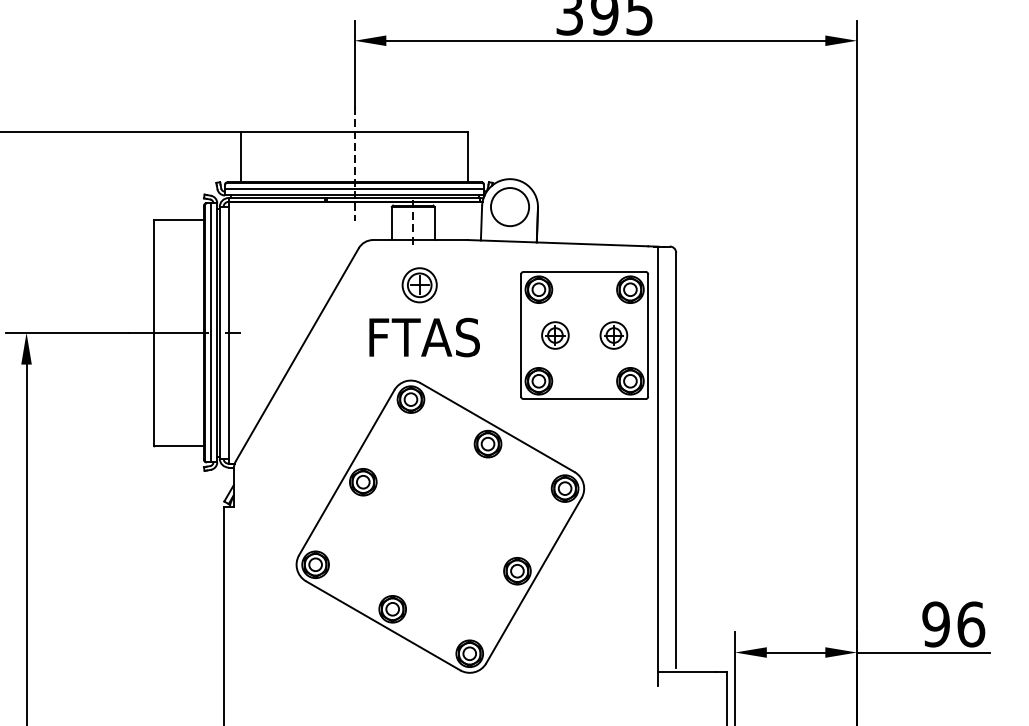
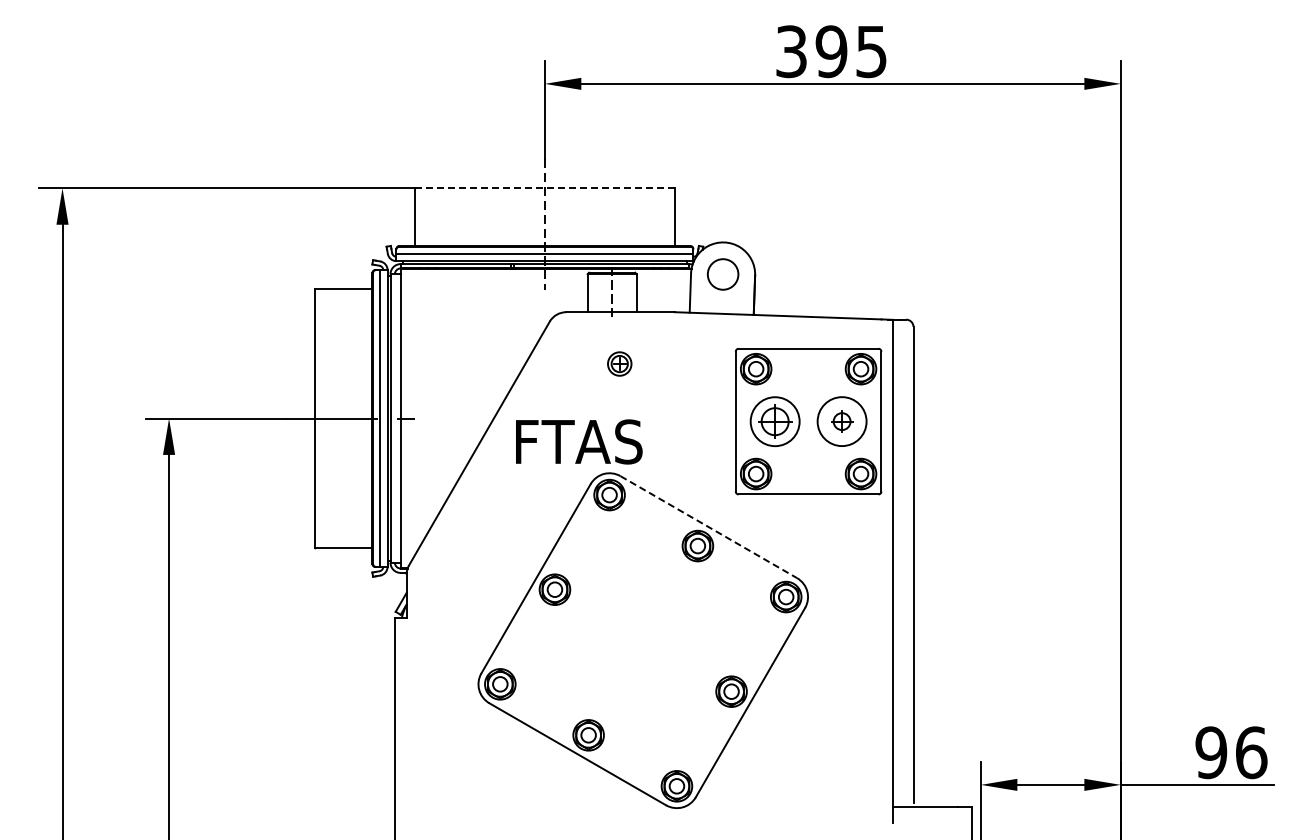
line: (354, 132) -> (544, 188), solid -> dashed
circle: (509, 207) -> (722, 274), size x0.7
part: (419, 284) -> (619, 363), size x0.6
part: (554, 335) -> (774, 421), size x1.6
circle: (613, 335) -> (841, 421), size x1.6
text: (424, 337) -> (579, 441), moved
line: (497, 427) -> (708, 527), solid -> dashed

